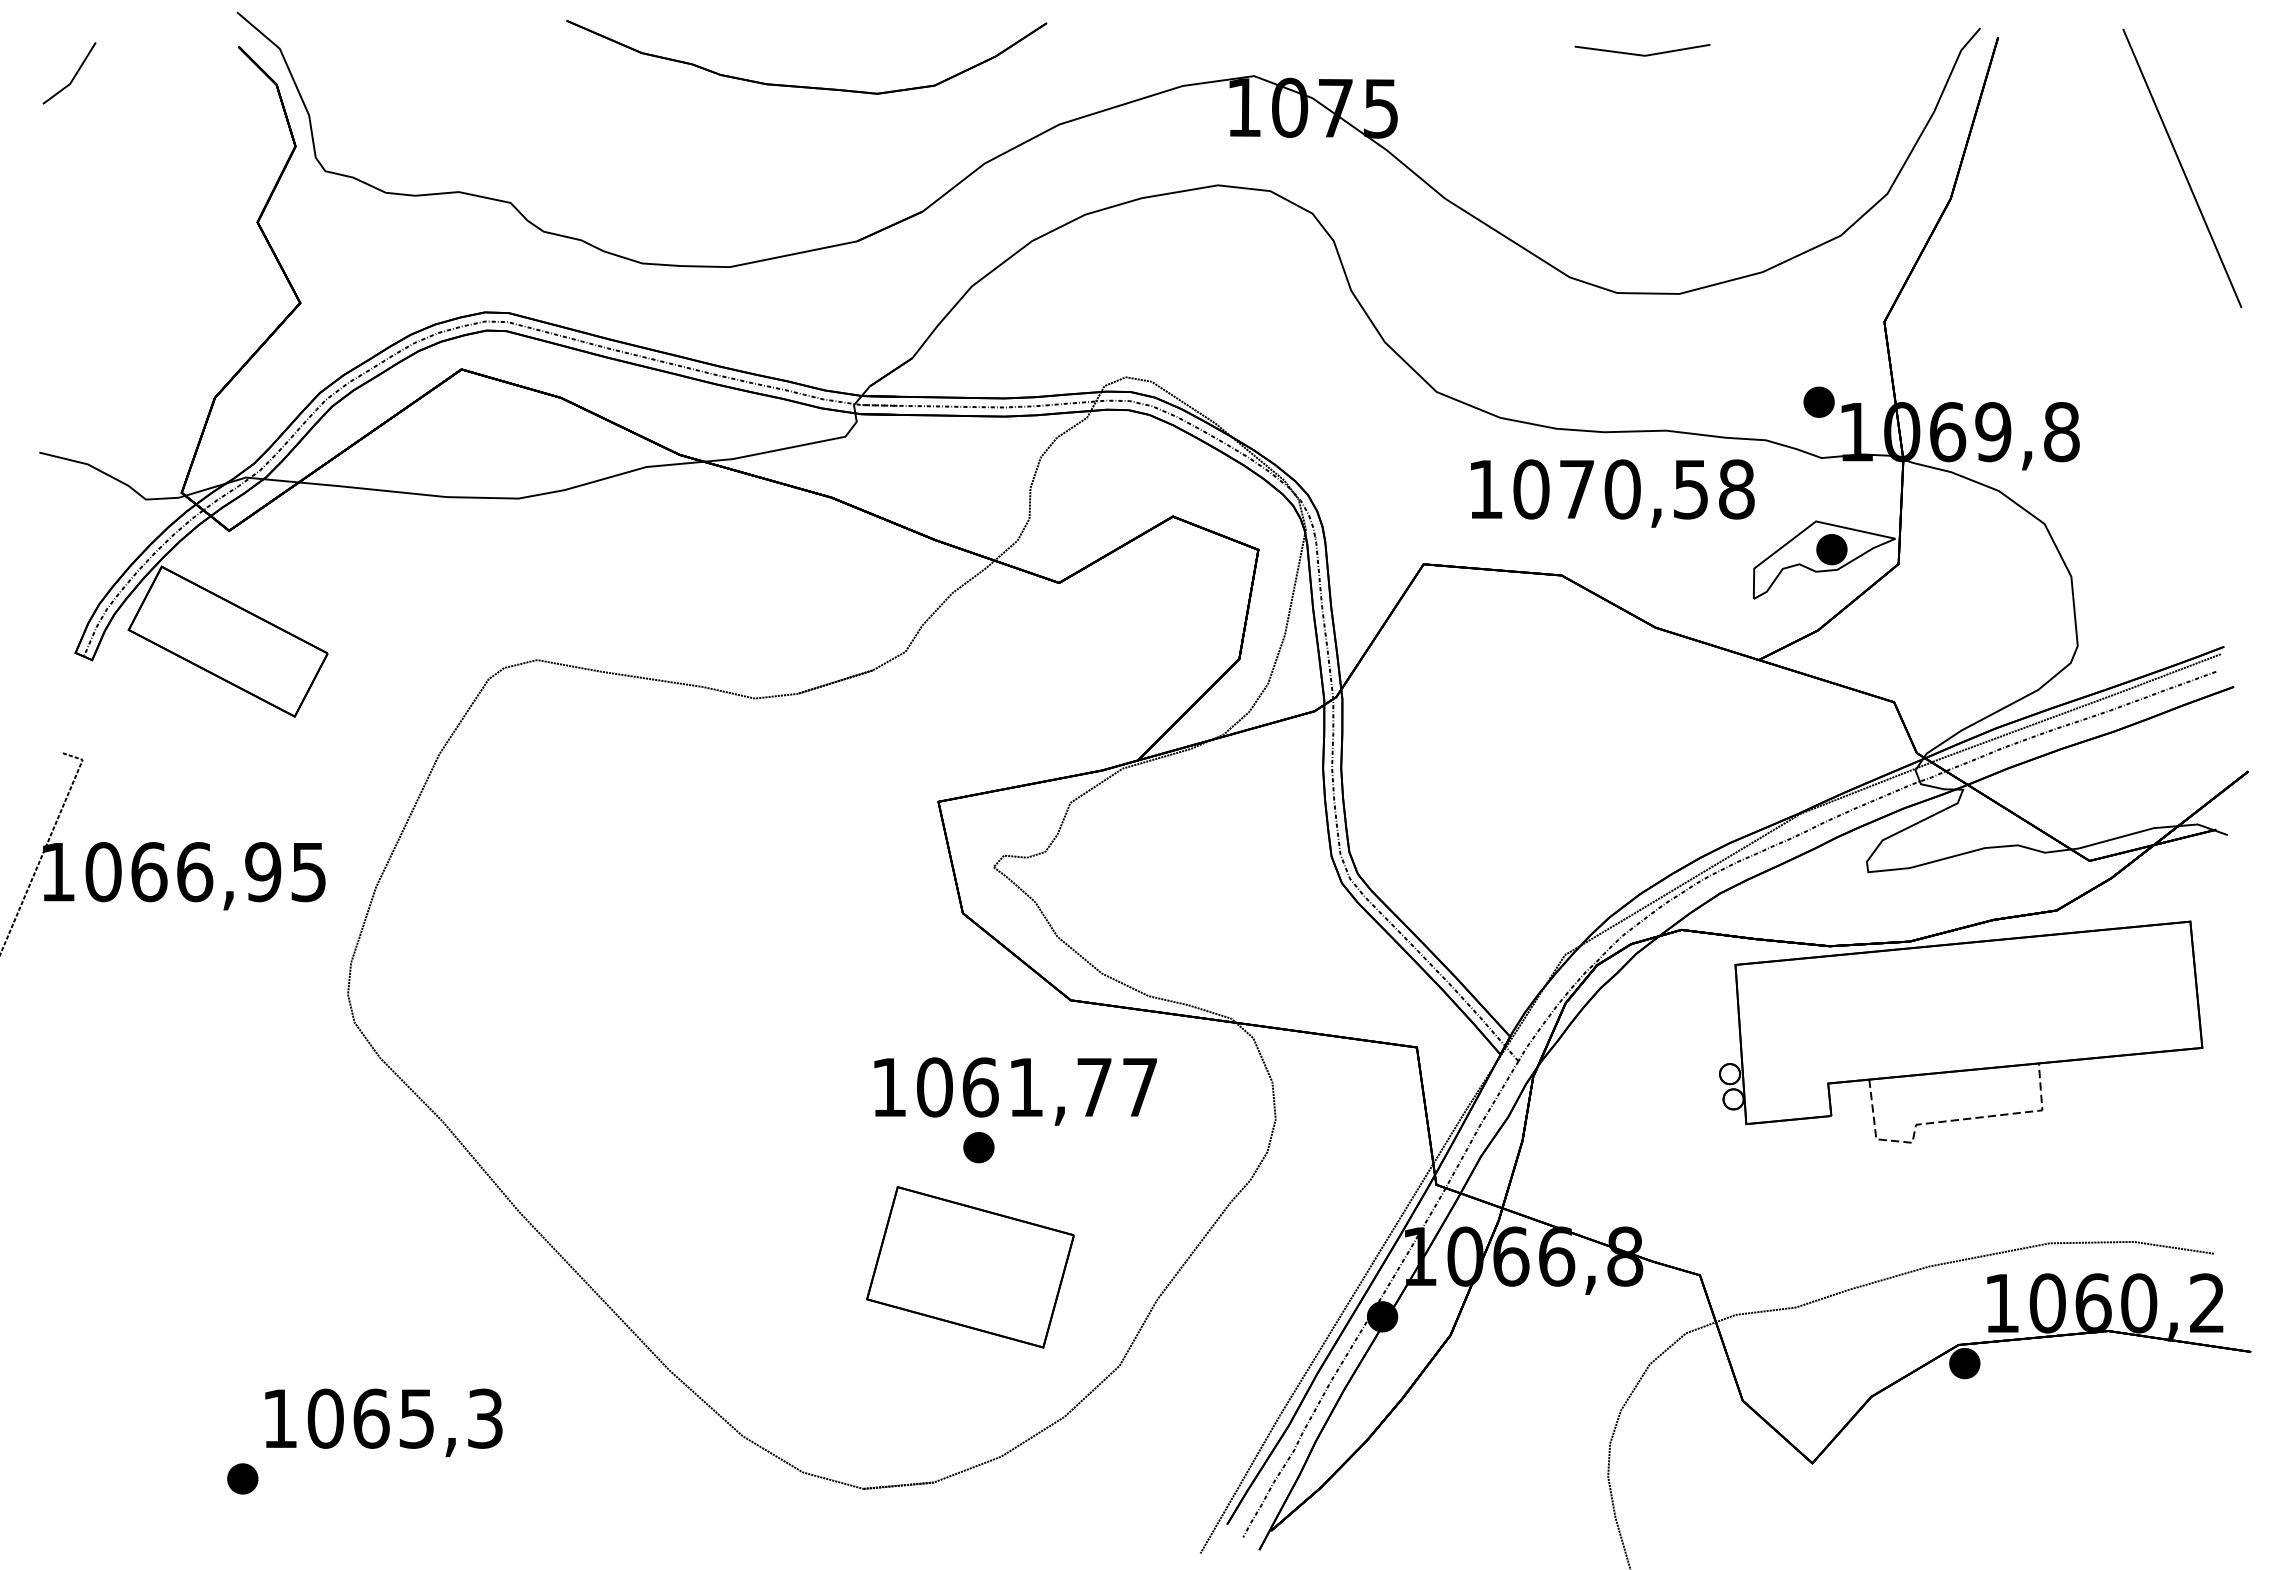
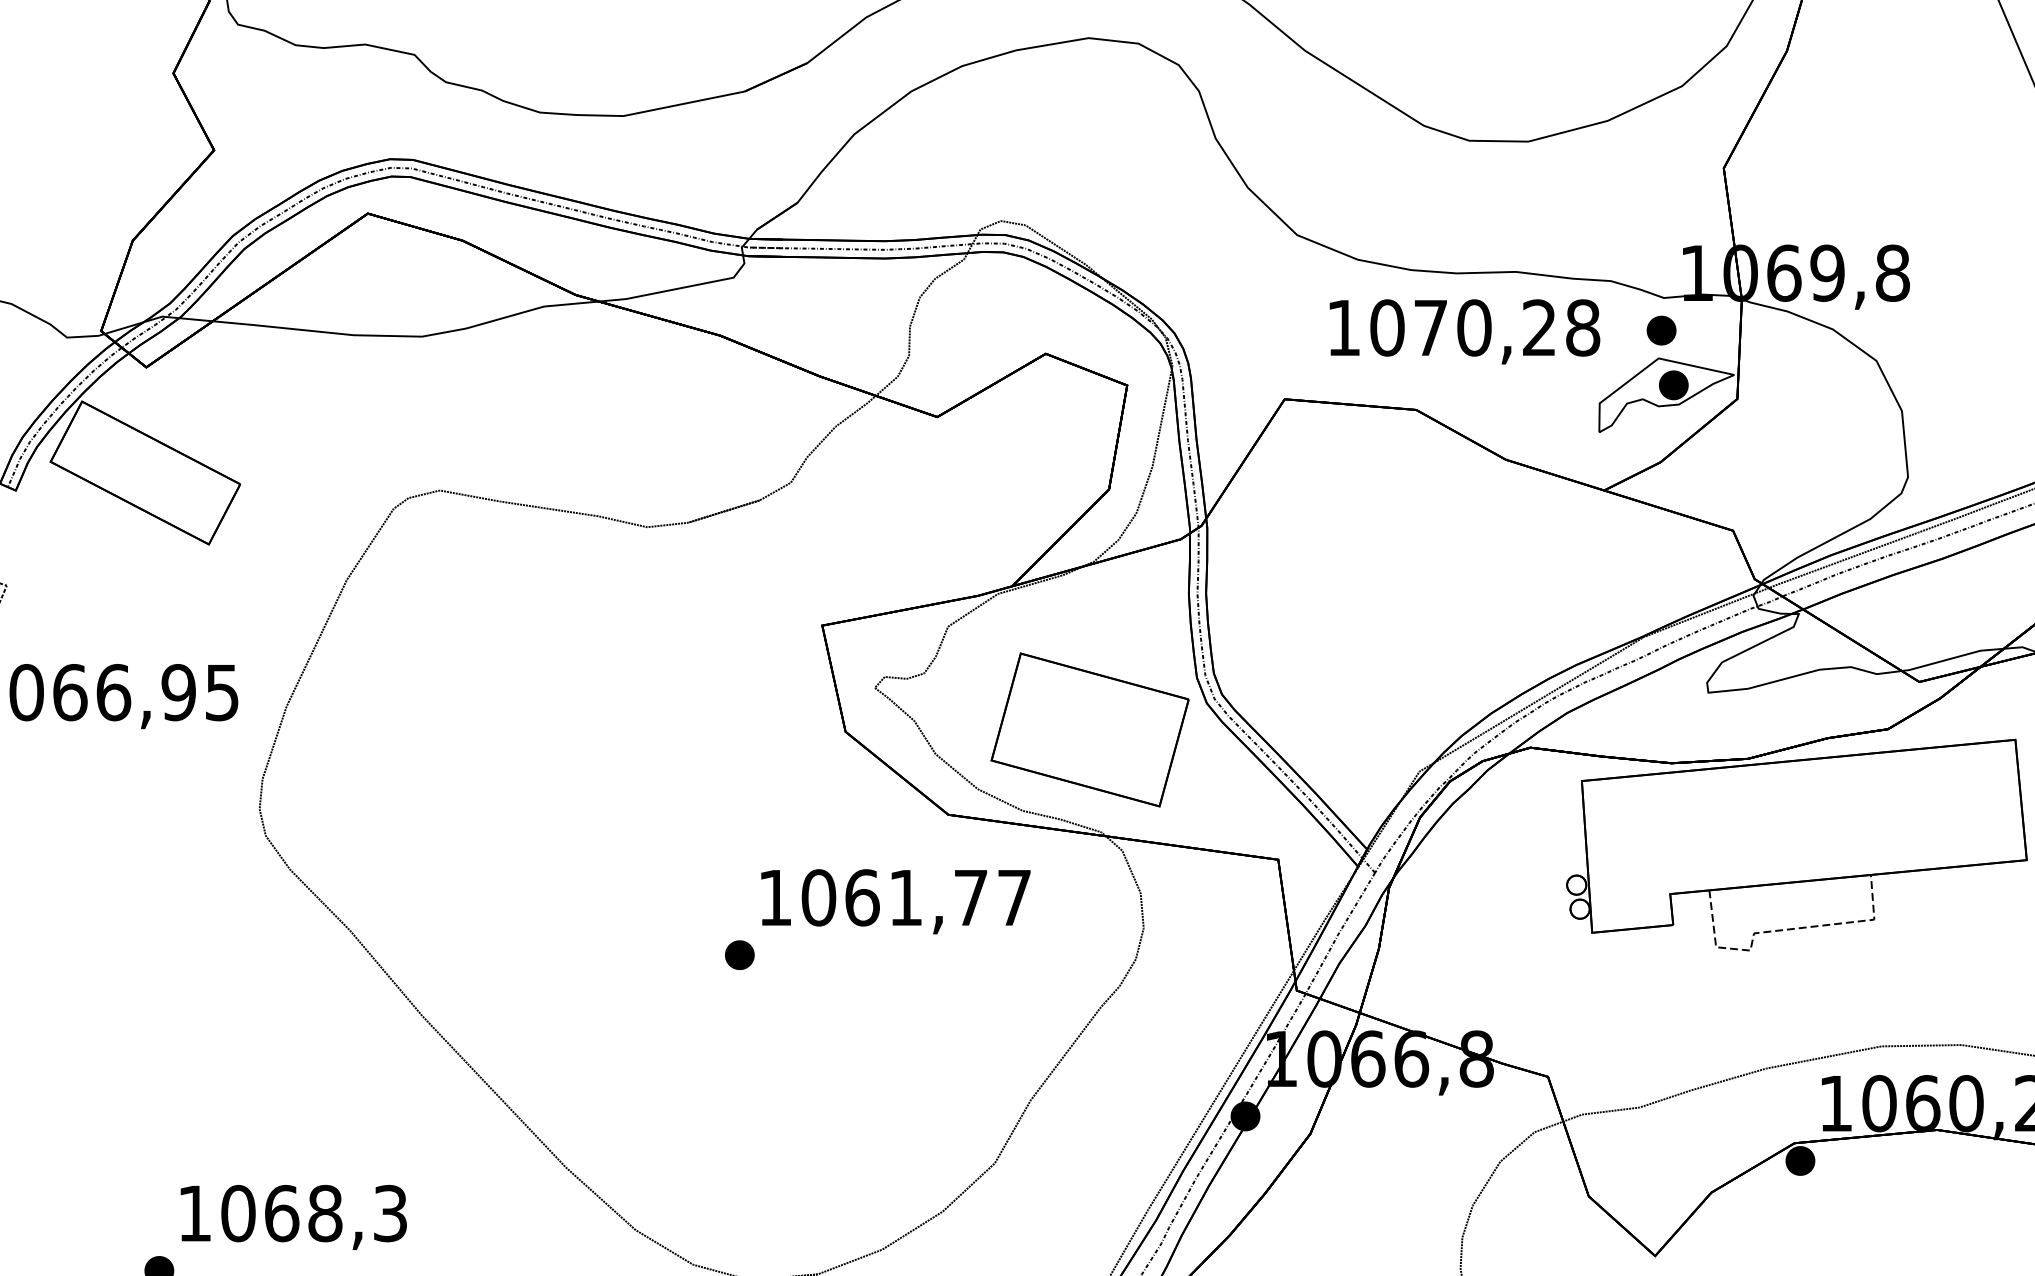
part: (1818, 401) -> (1660, 329), moved
text: (1690, 489) -> (1539, 327), 1070,58 -> 1070,28
part: (978, 1147) -> (739, 955), moved
part: (970, 1267) -> (1090, 730), moved
text: (417, 1418) -> (325, 1213), 1065,3 -> 1068,3

